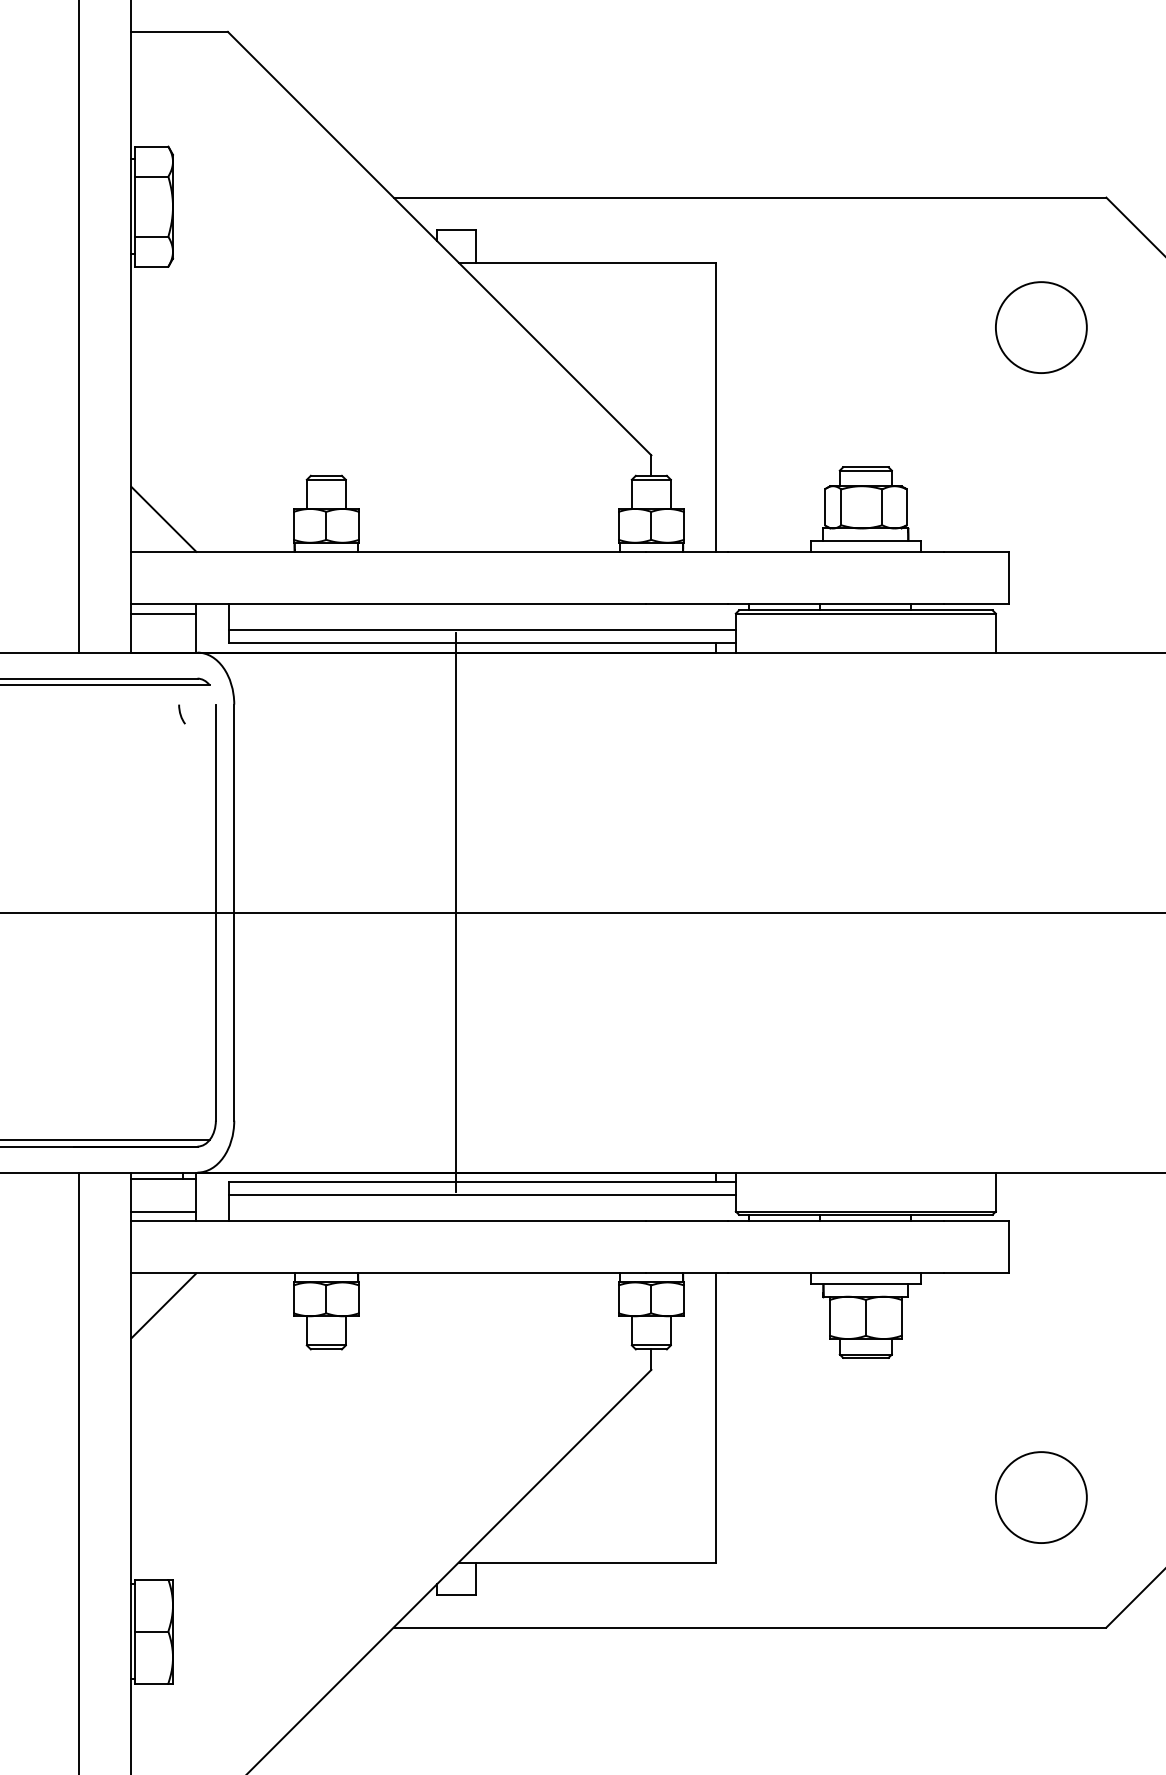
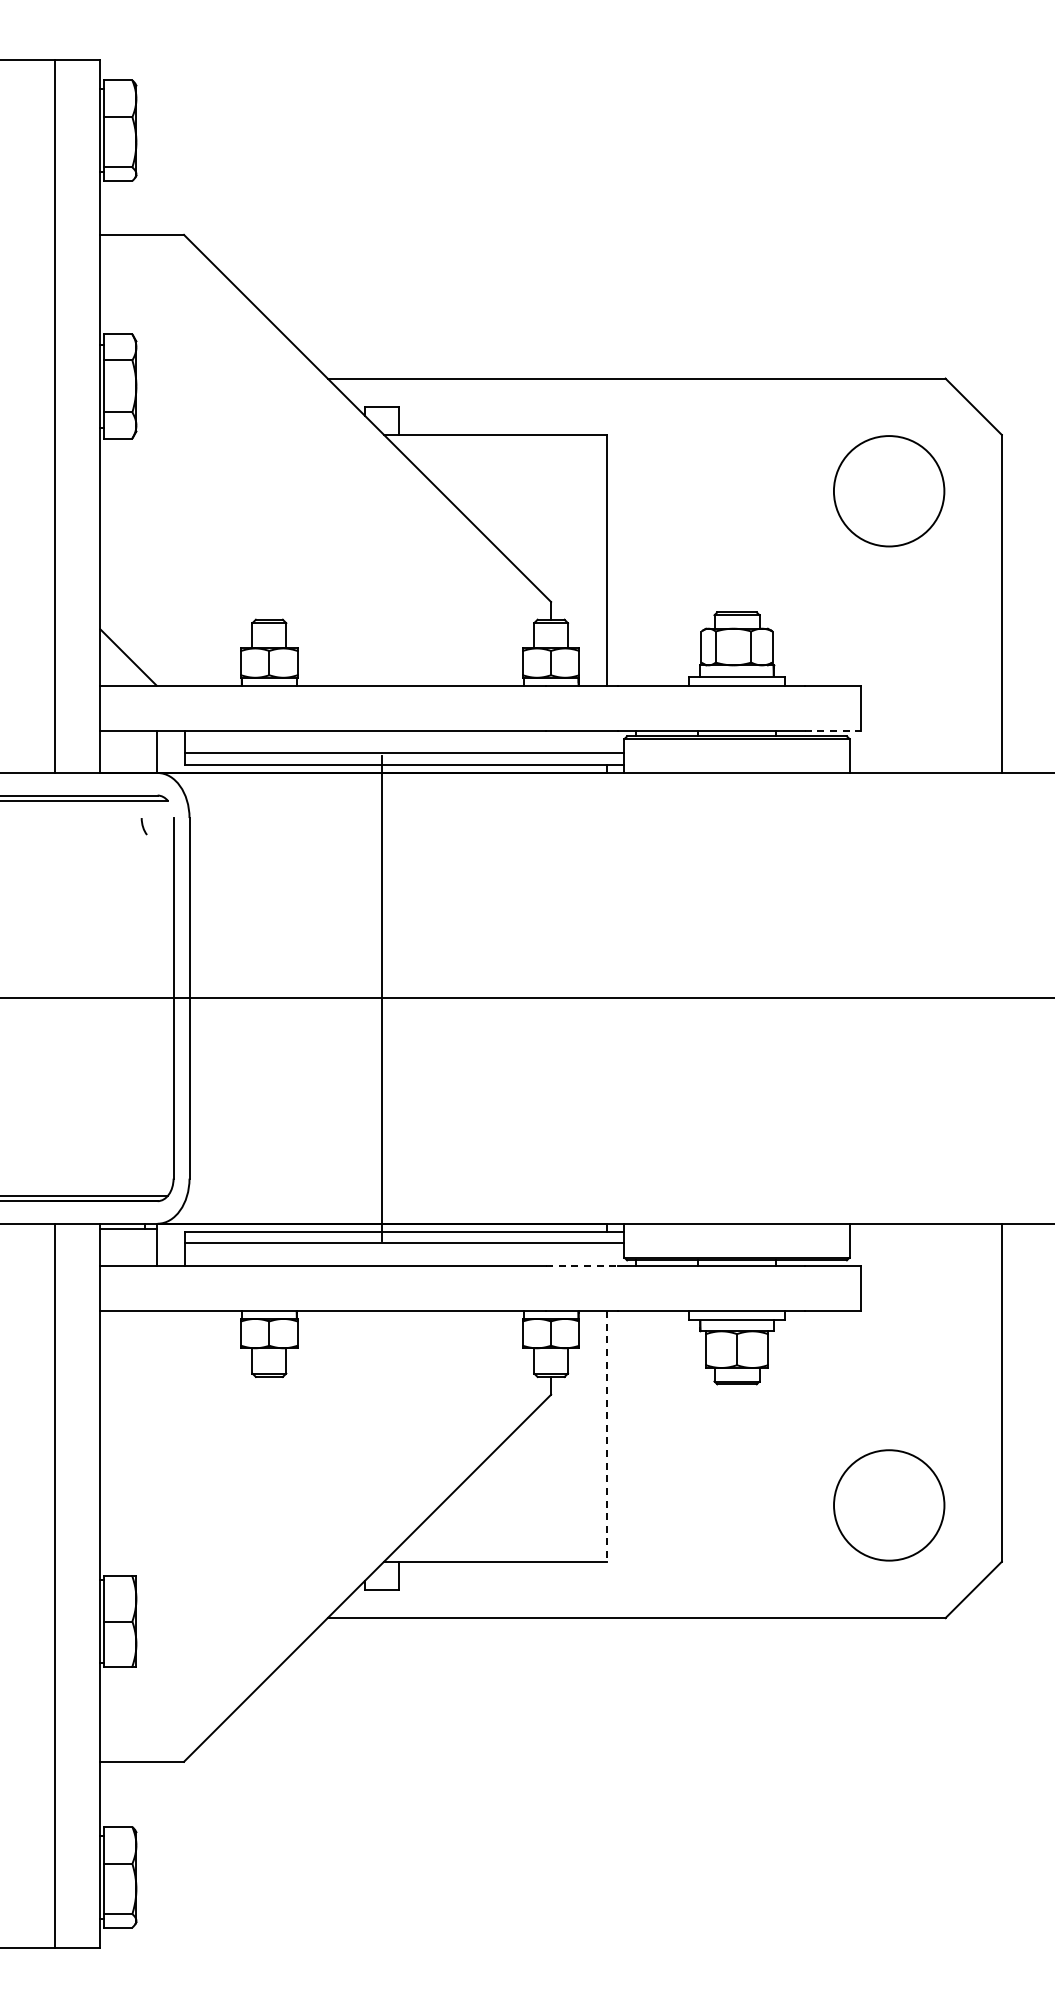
circle: (1040, 326) -> (888, 490), size x1.4
line: (977, 603) -> (833, 730), solid -> dashed
line: (163, 613) -> (128, 739), removed
line: (163, 1211) -> (128, 1257), removed
line: (686, 1221) -> (581, 1266), solid -> dashed
line: (163, 1306) -> (128, 1339), removed
line: (716, 1418) -> (607, 1436), solid -> dashed
circle: (1040, 1497) -> (888, 1505), size x1.4

